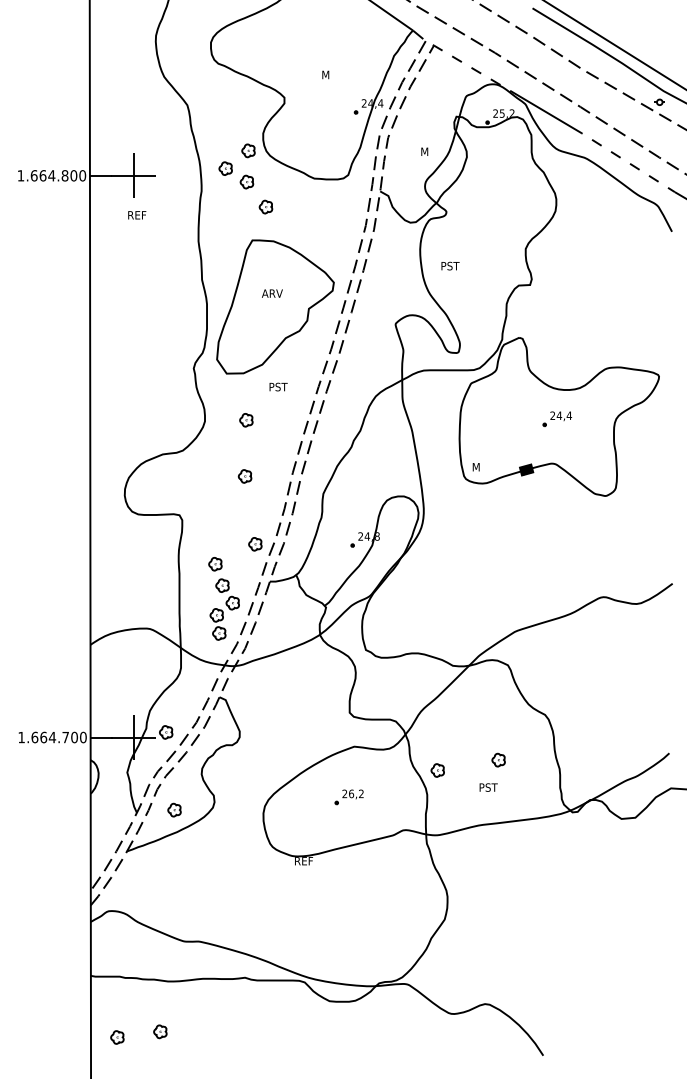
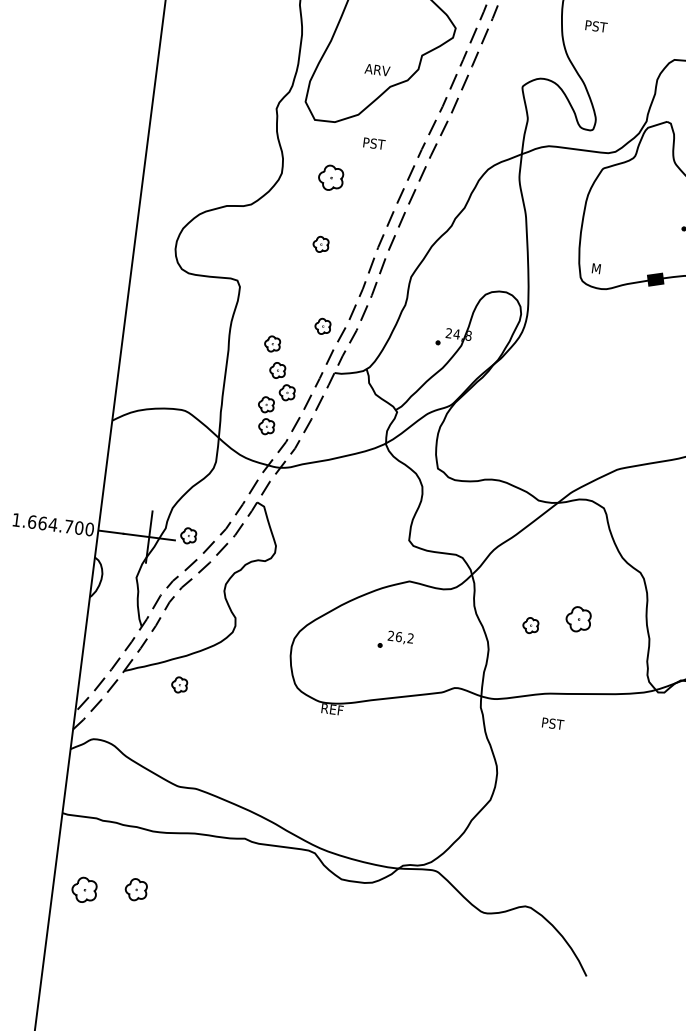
text: (272, 293) -> (377, 69), moved
part: (246, 420) -> (331, 178), size x1.6
part: (498, 759) -> (578, 618), size x1.6
part: (437, 770) -> (530, 625), moved
text: (488, 787) -> (552, 723), moved
part: (174, 809) -> (179, 684), moved
part: (160, 1031) -> (136, 889), size x1.4
part: (117, 1037) -> (84, 890), size x1.6

